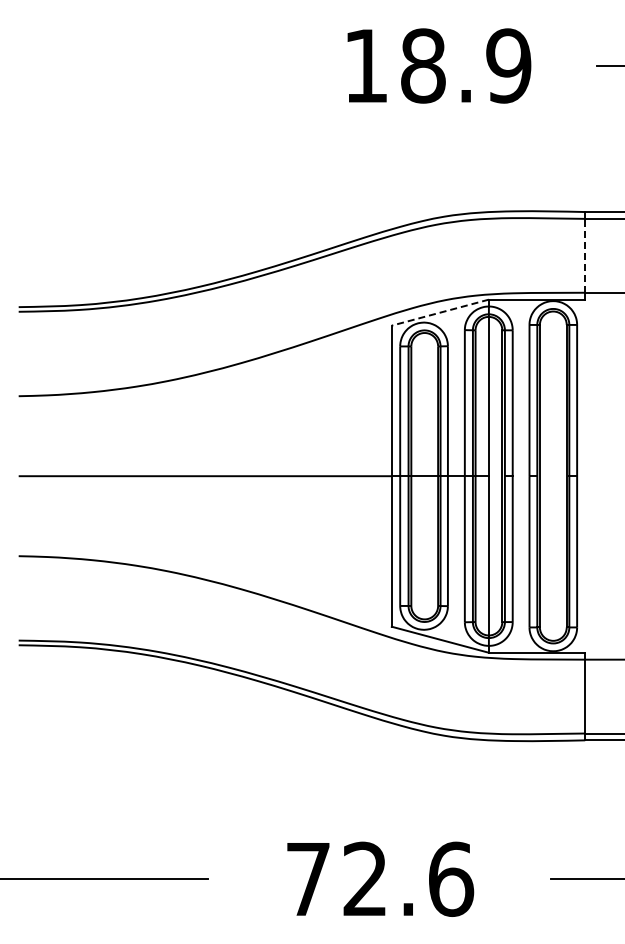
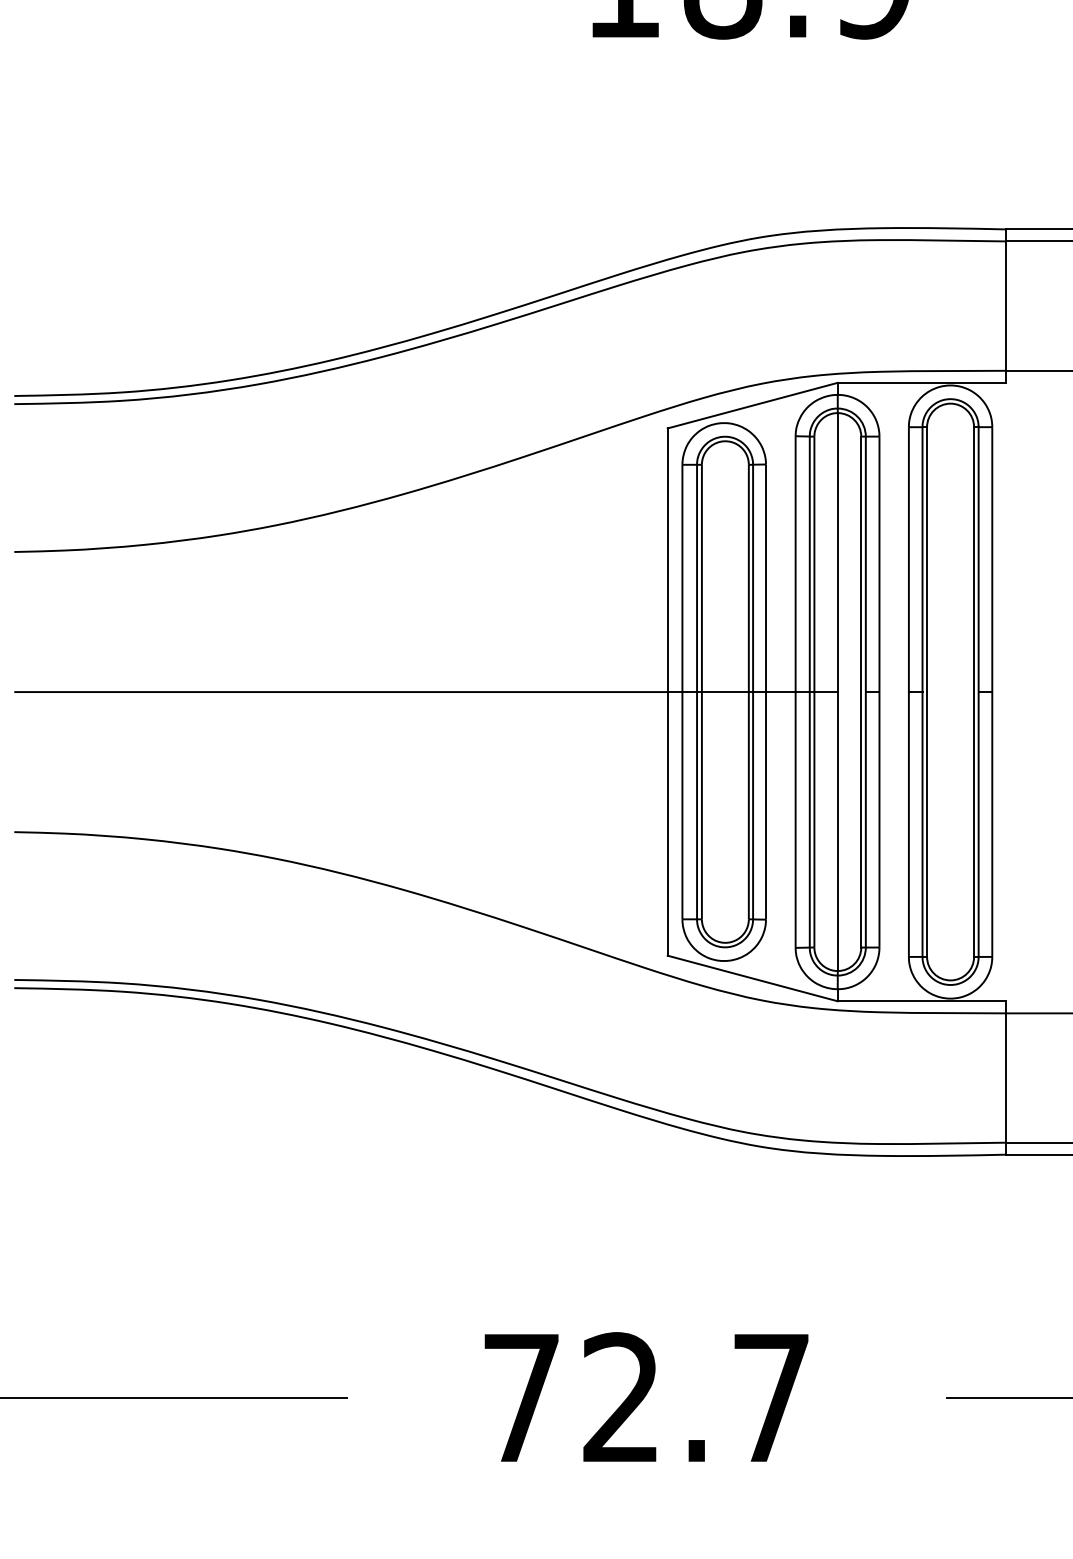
line: (585, 255) -> (1006, 305), dashed -> solid
line: (439, 312) -> (751, 405), dashed -> solid
text: (451, 878) -> (772, 1396), 72.6 -> 72.7

